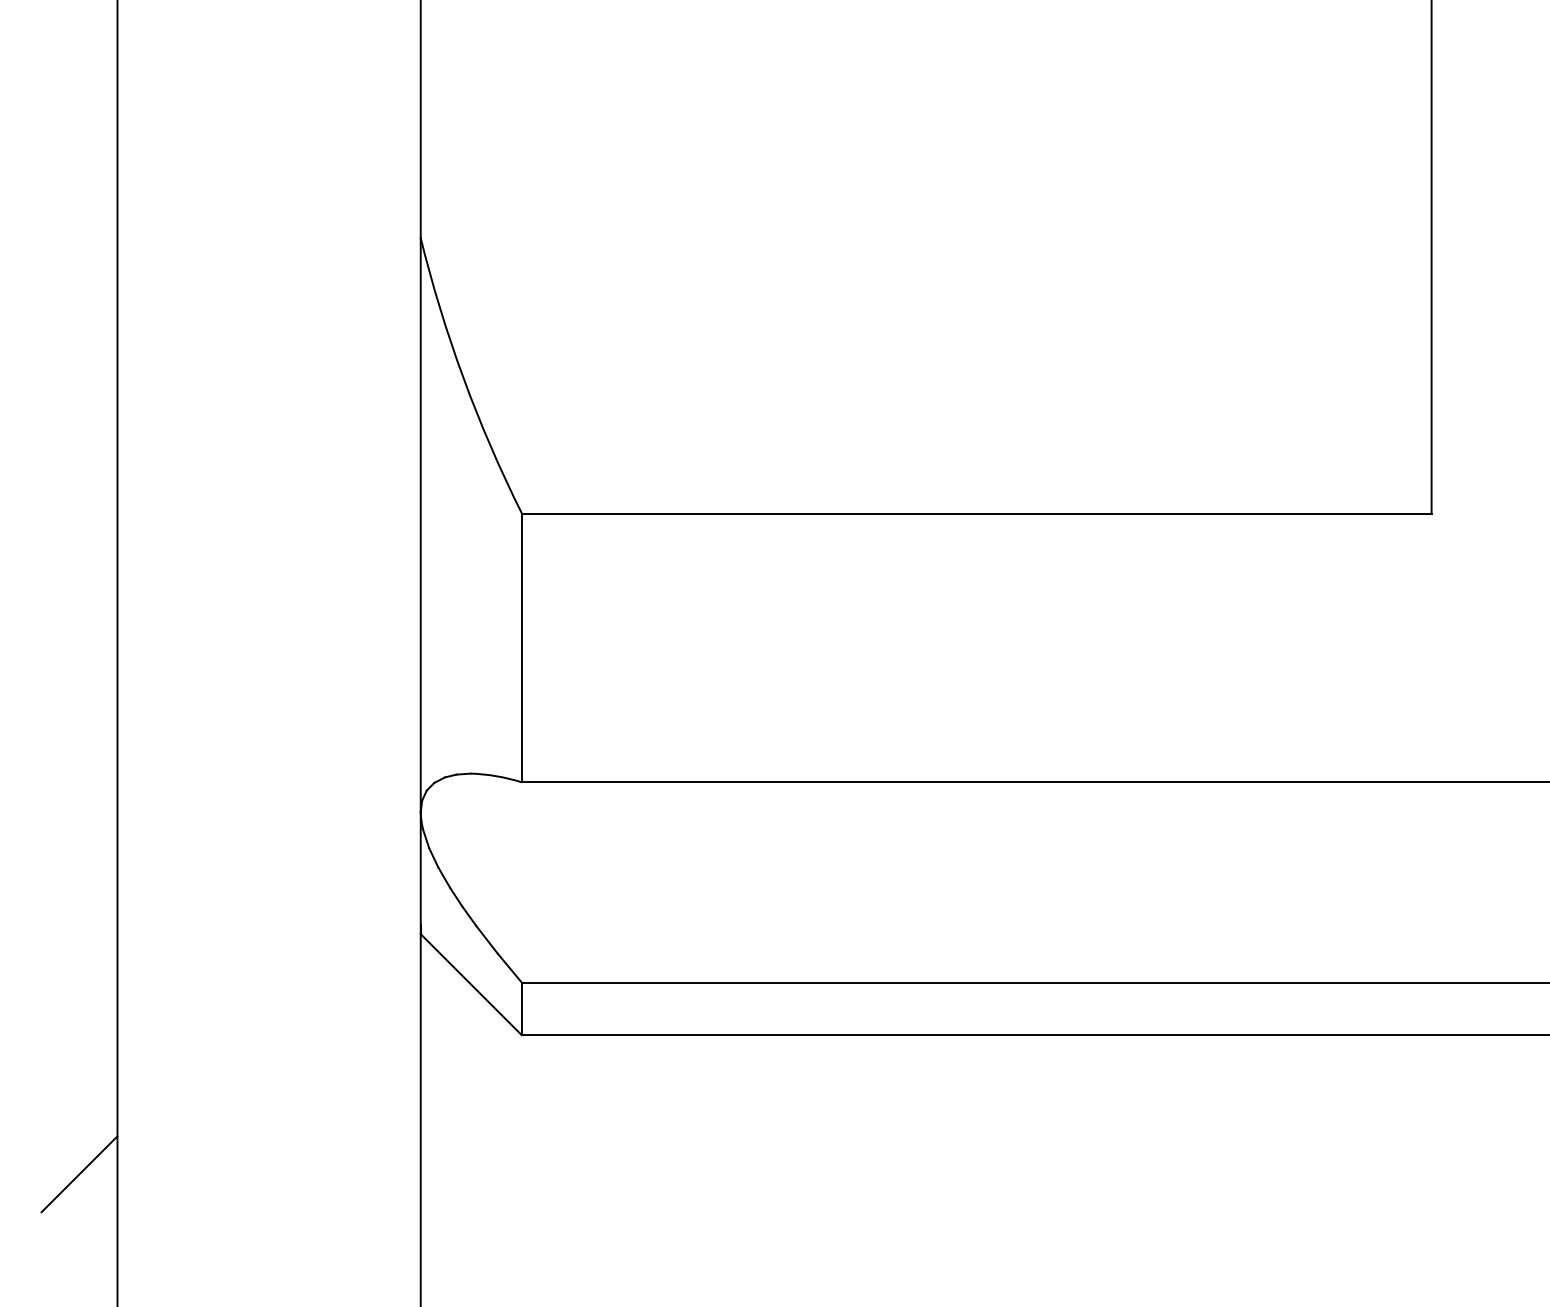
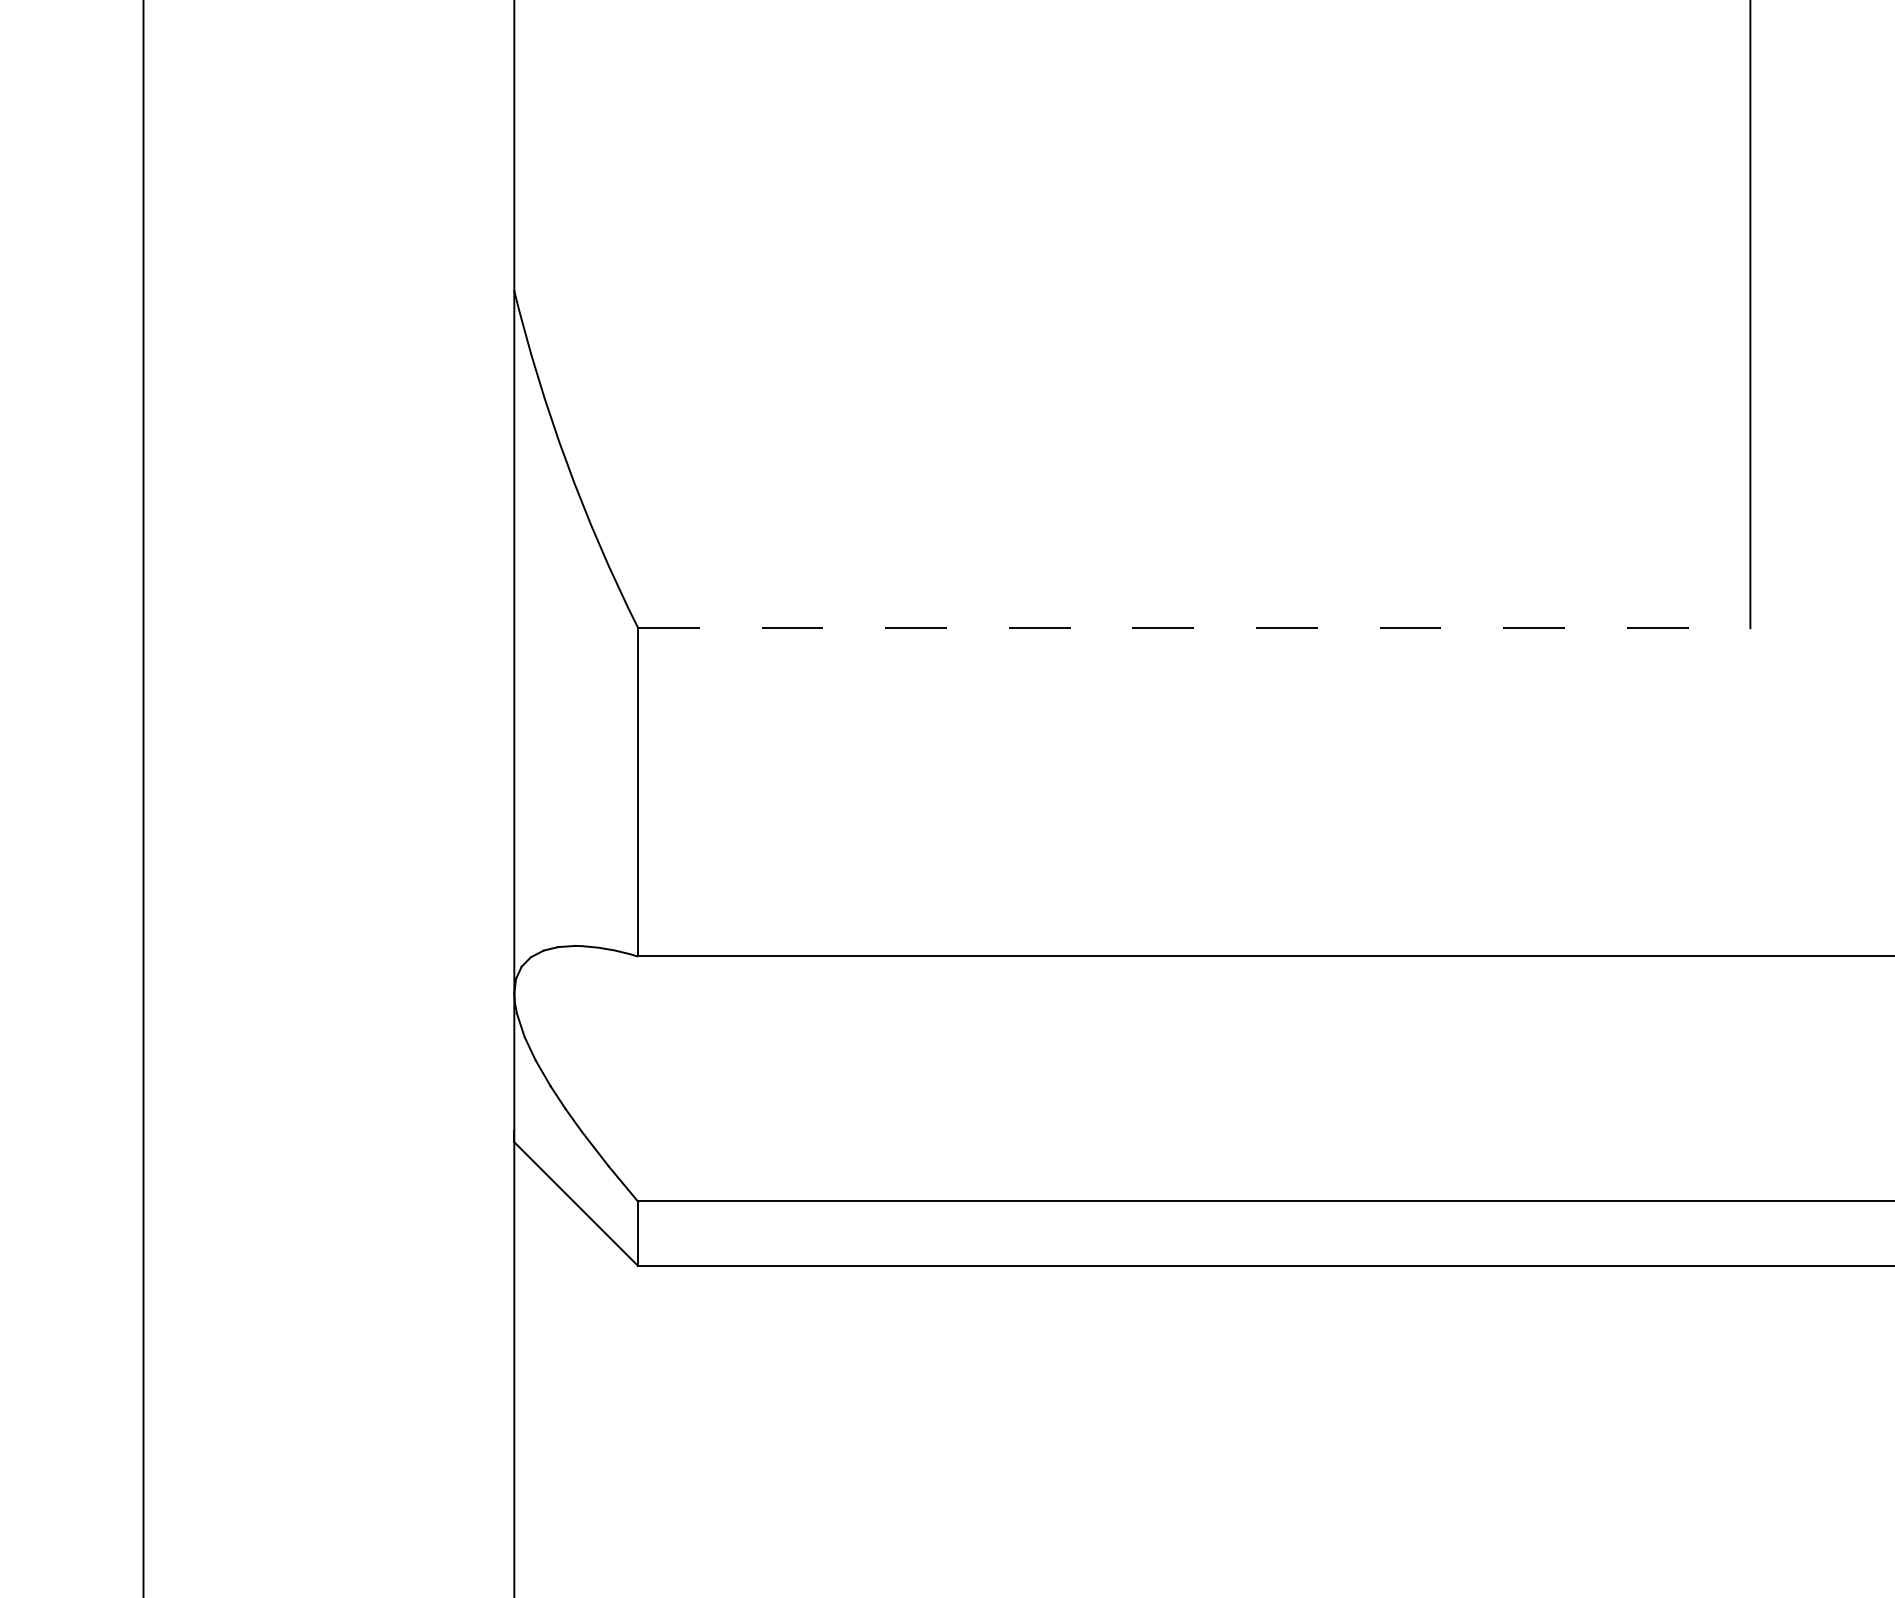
line: (976, 514) -> (1194, 628), solid -> dashed
line: (79, 1174) -> (96, 1435), removed

